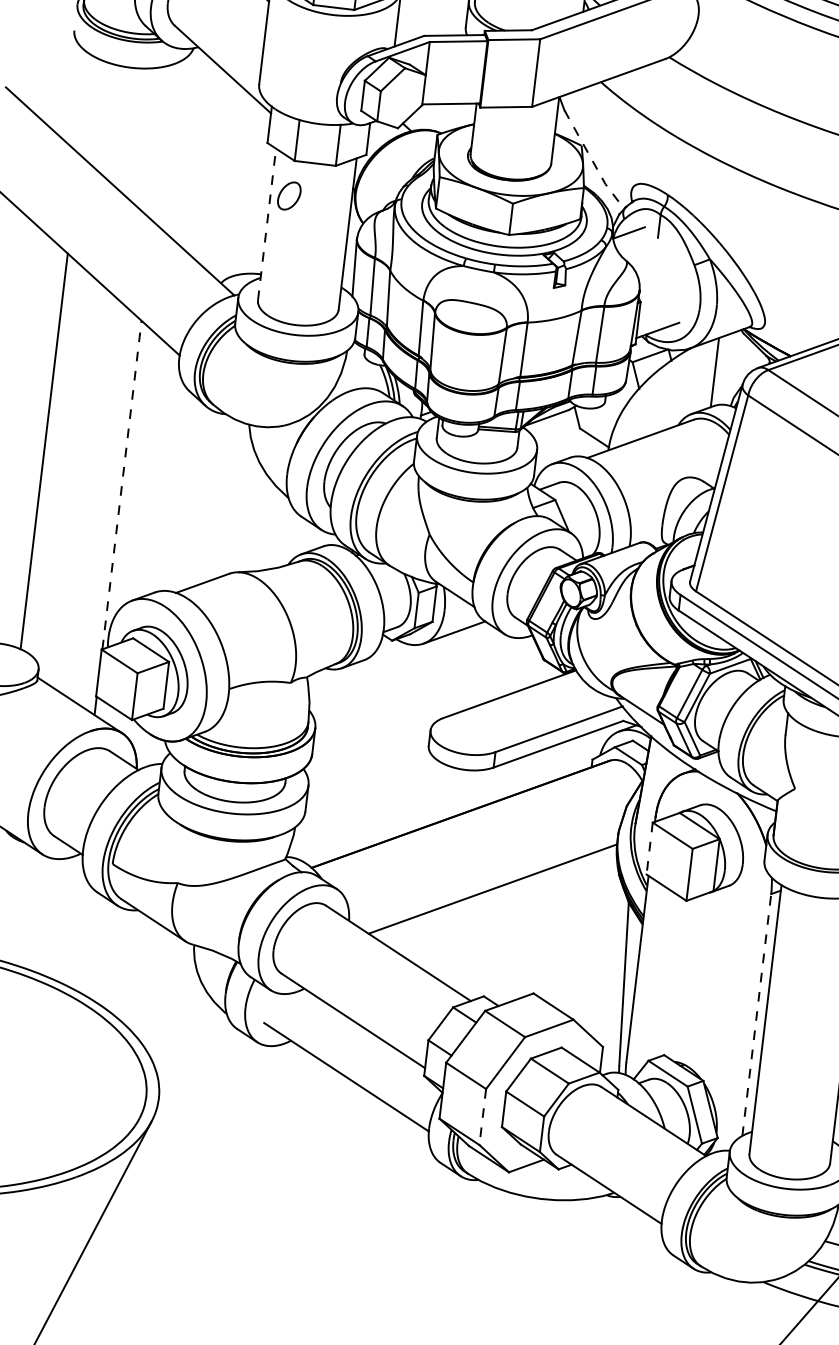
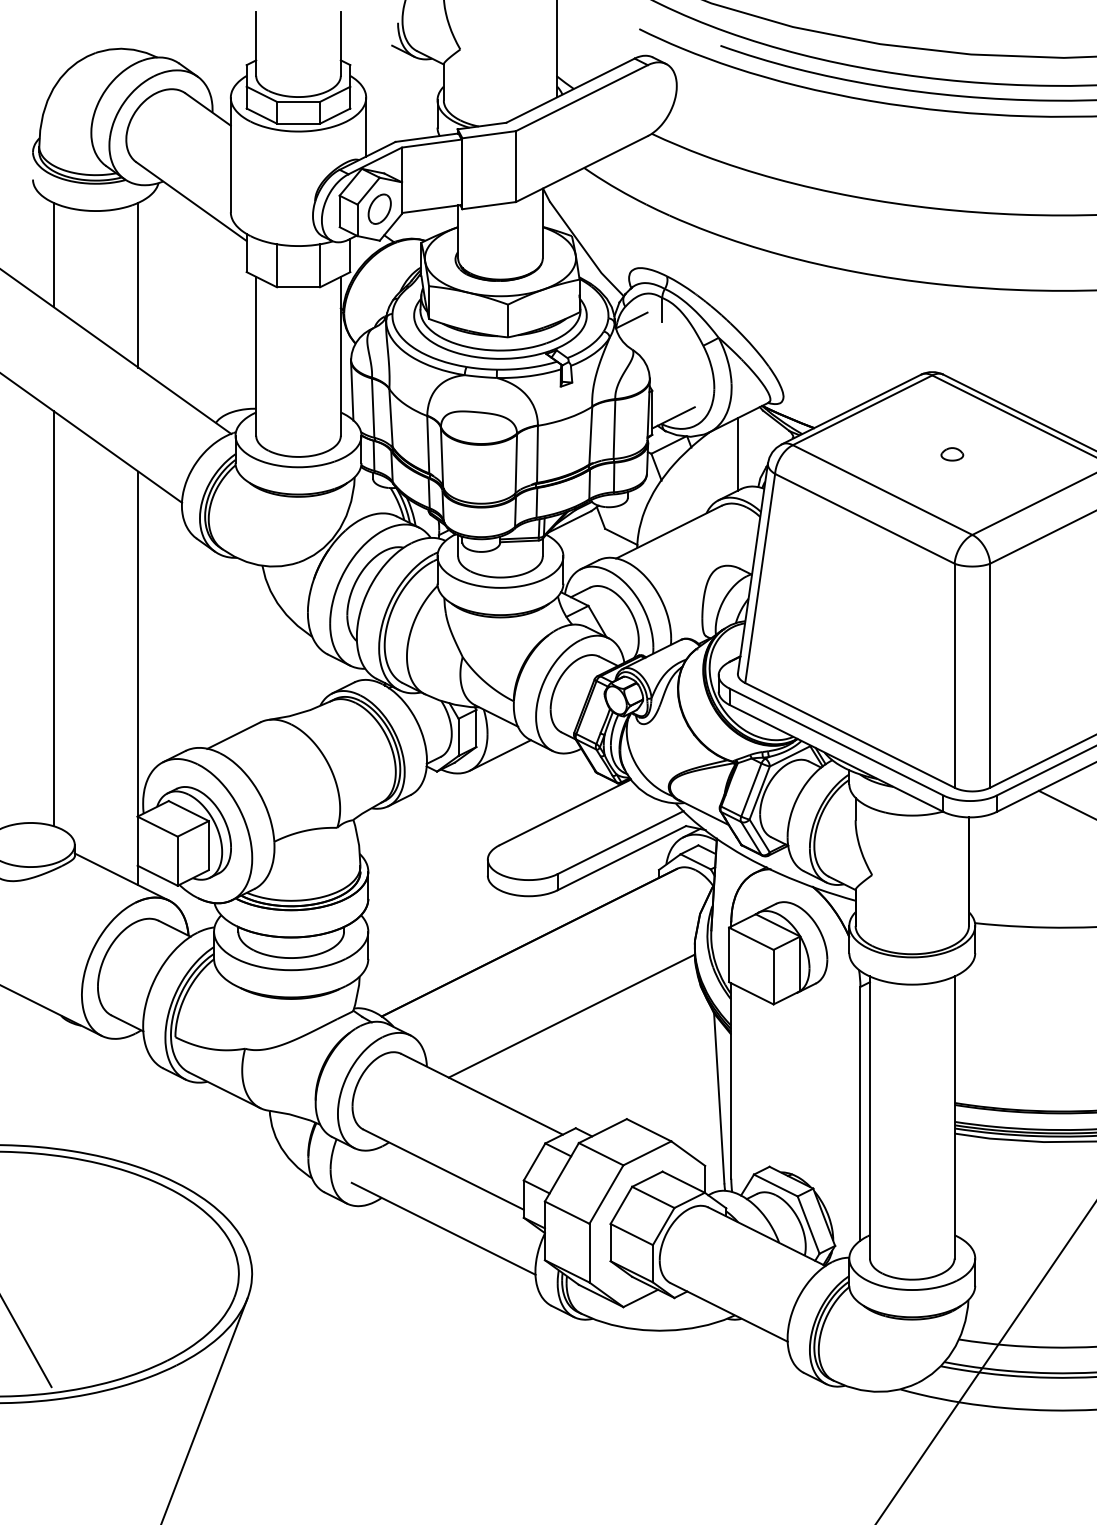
line: (85, 104) -> (53, 254), added
line: (163, 142) -> (138, 284), added
line: (592, 160) -> (585, 250), dashed -> solid
part: (289, 195) -> (379, 208), moved
line: (267, 223) -> (256, 355), dashed -> solid
line: (122, 484) -> (138, 643), dashed -> solid
line: (650, 849) -> (729, 955), dashed -> solid
line: (756, 1014) -> (860, 1113), dashed -> solid
line: (482, 1117) -> (589, 1253), dashed -> solid

